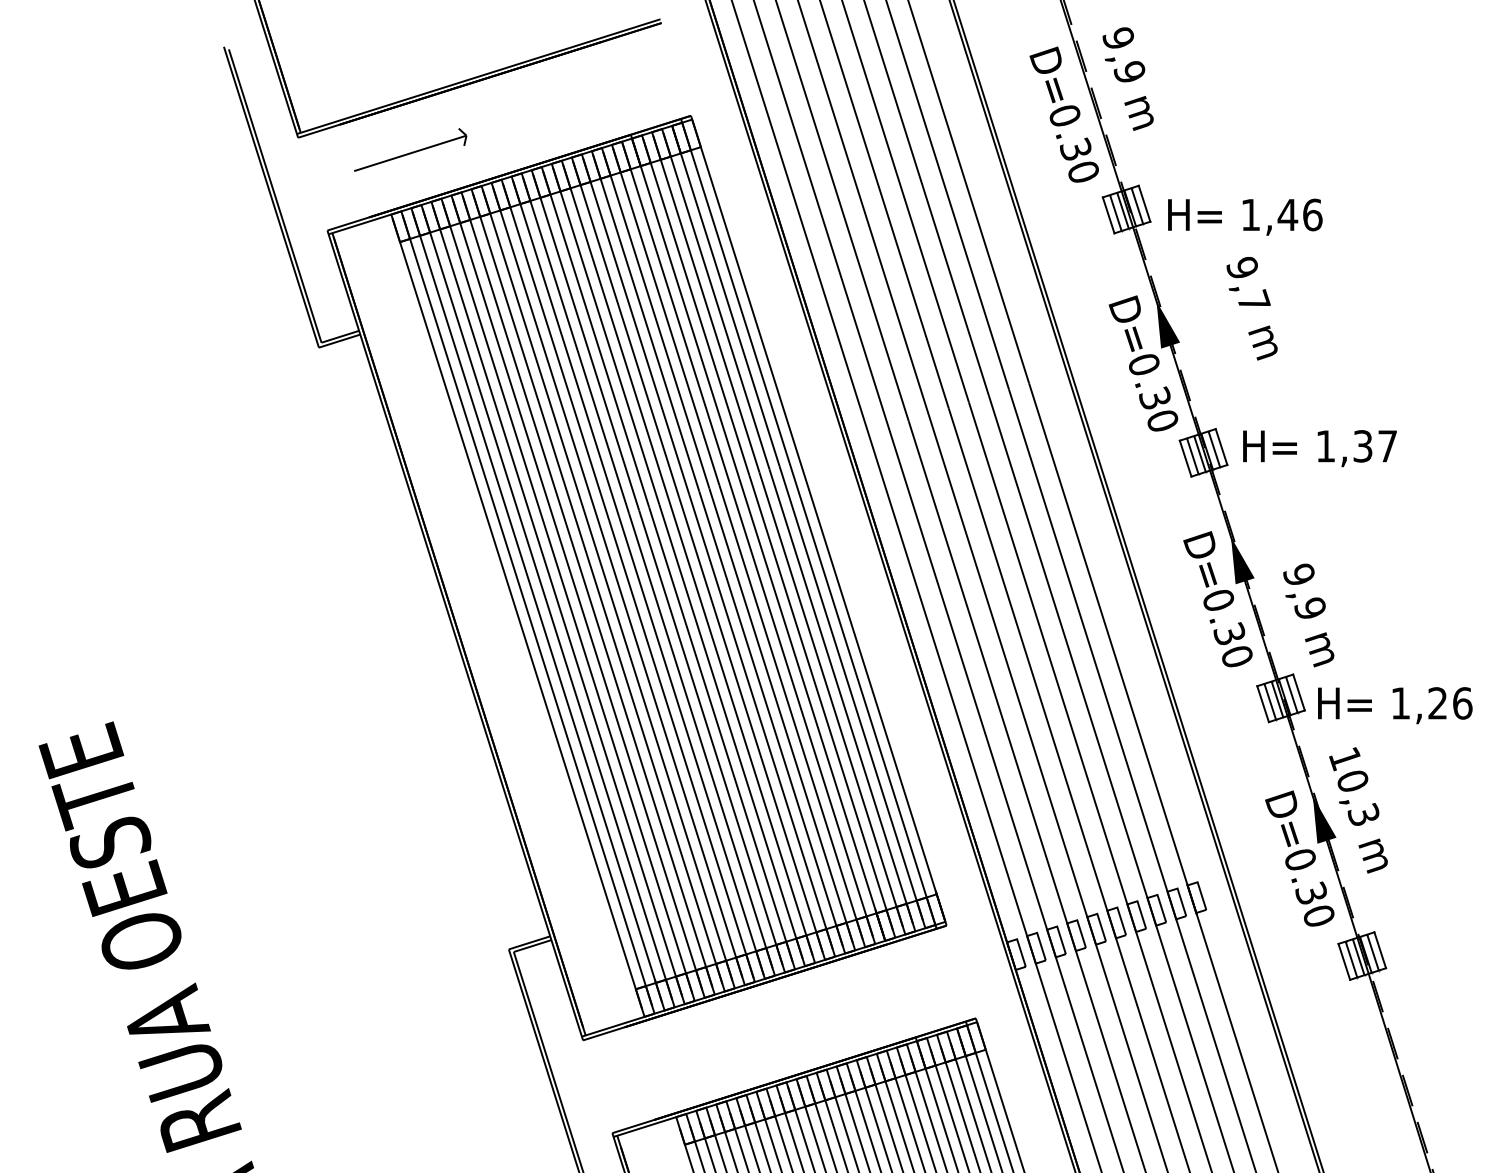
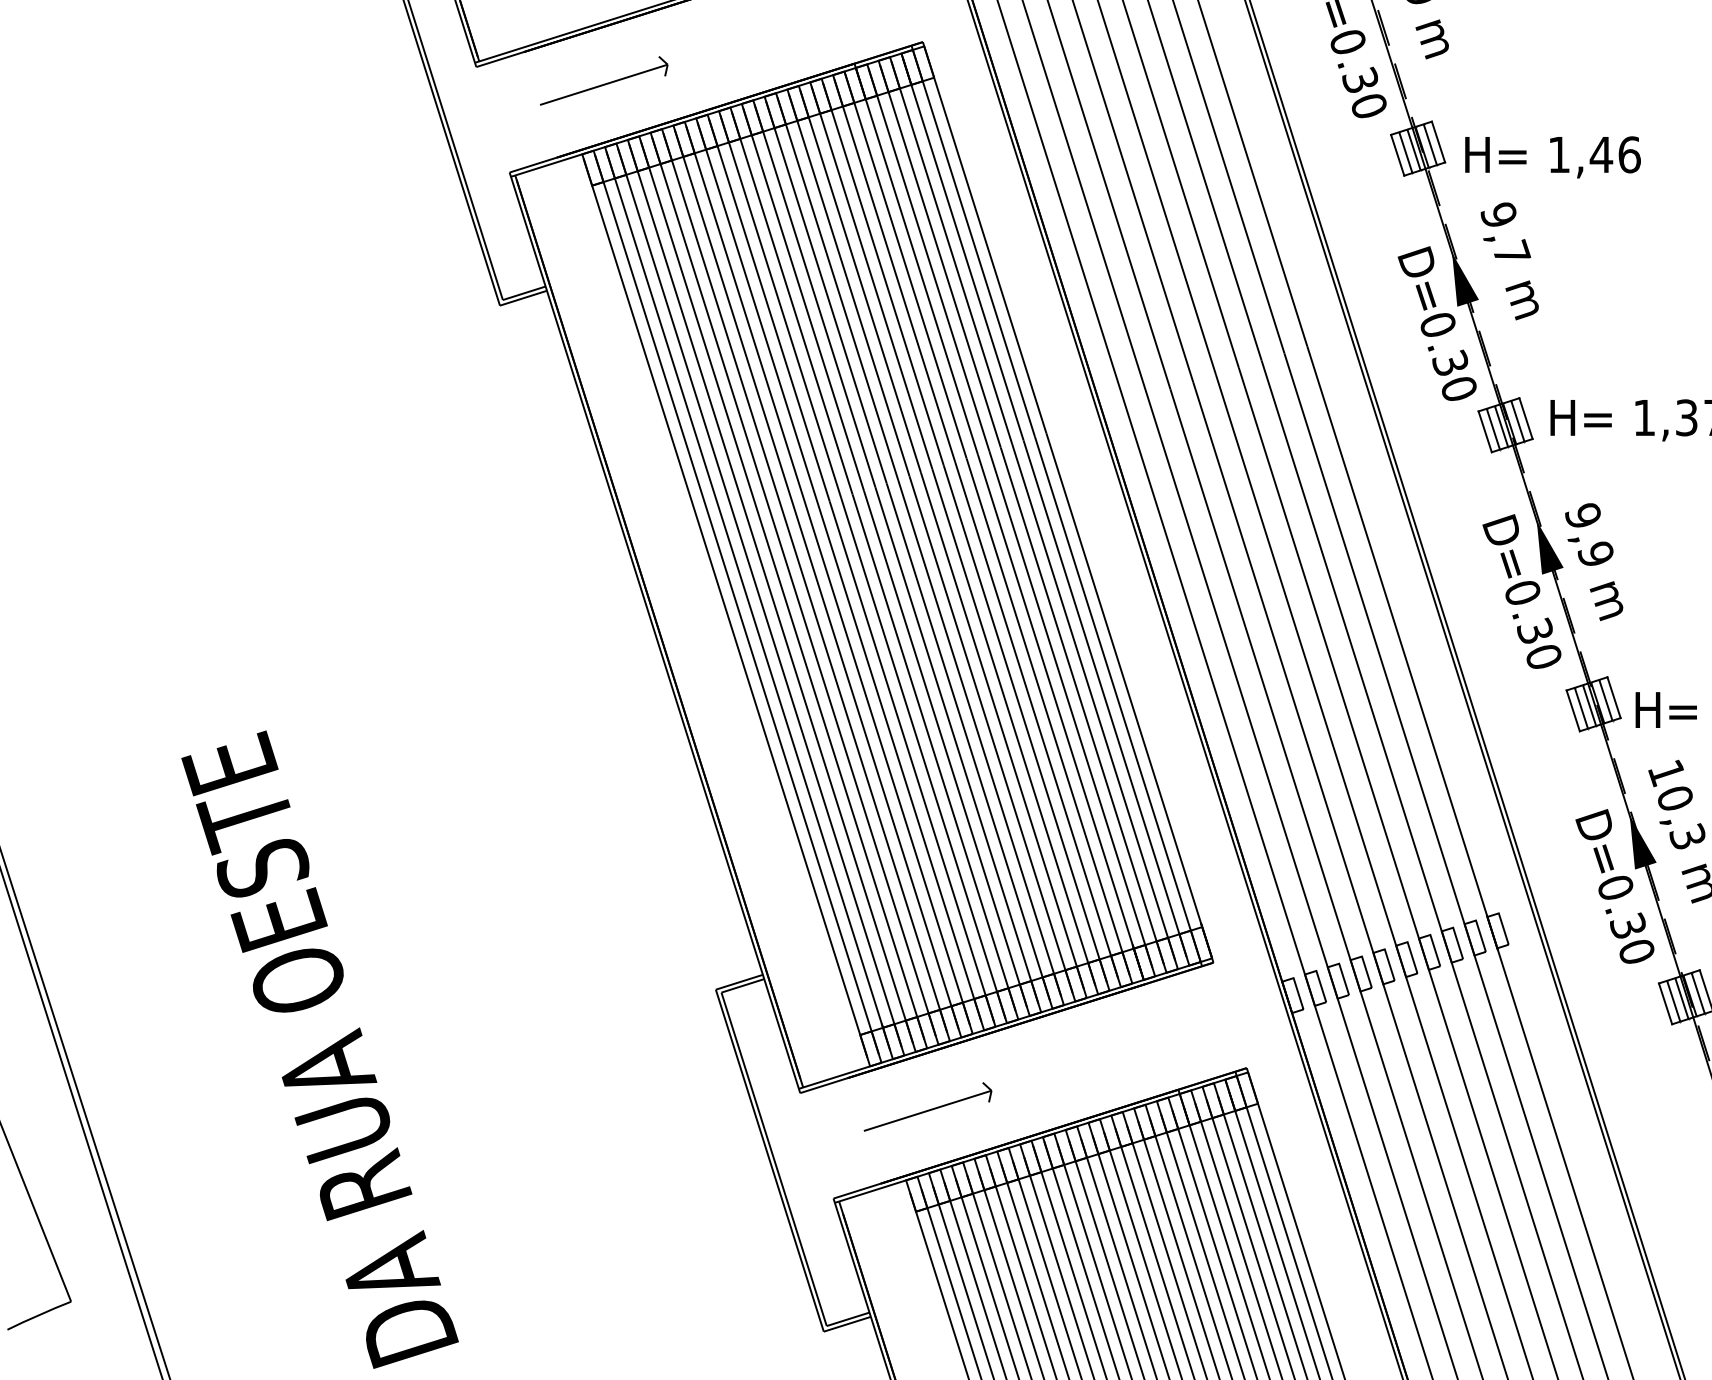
text: (1251, 308) -> (1509, 261), moved
text: (1309, 615) -> (1594, 562), moved
part: (695, 1052) -> (927, 1106), added

